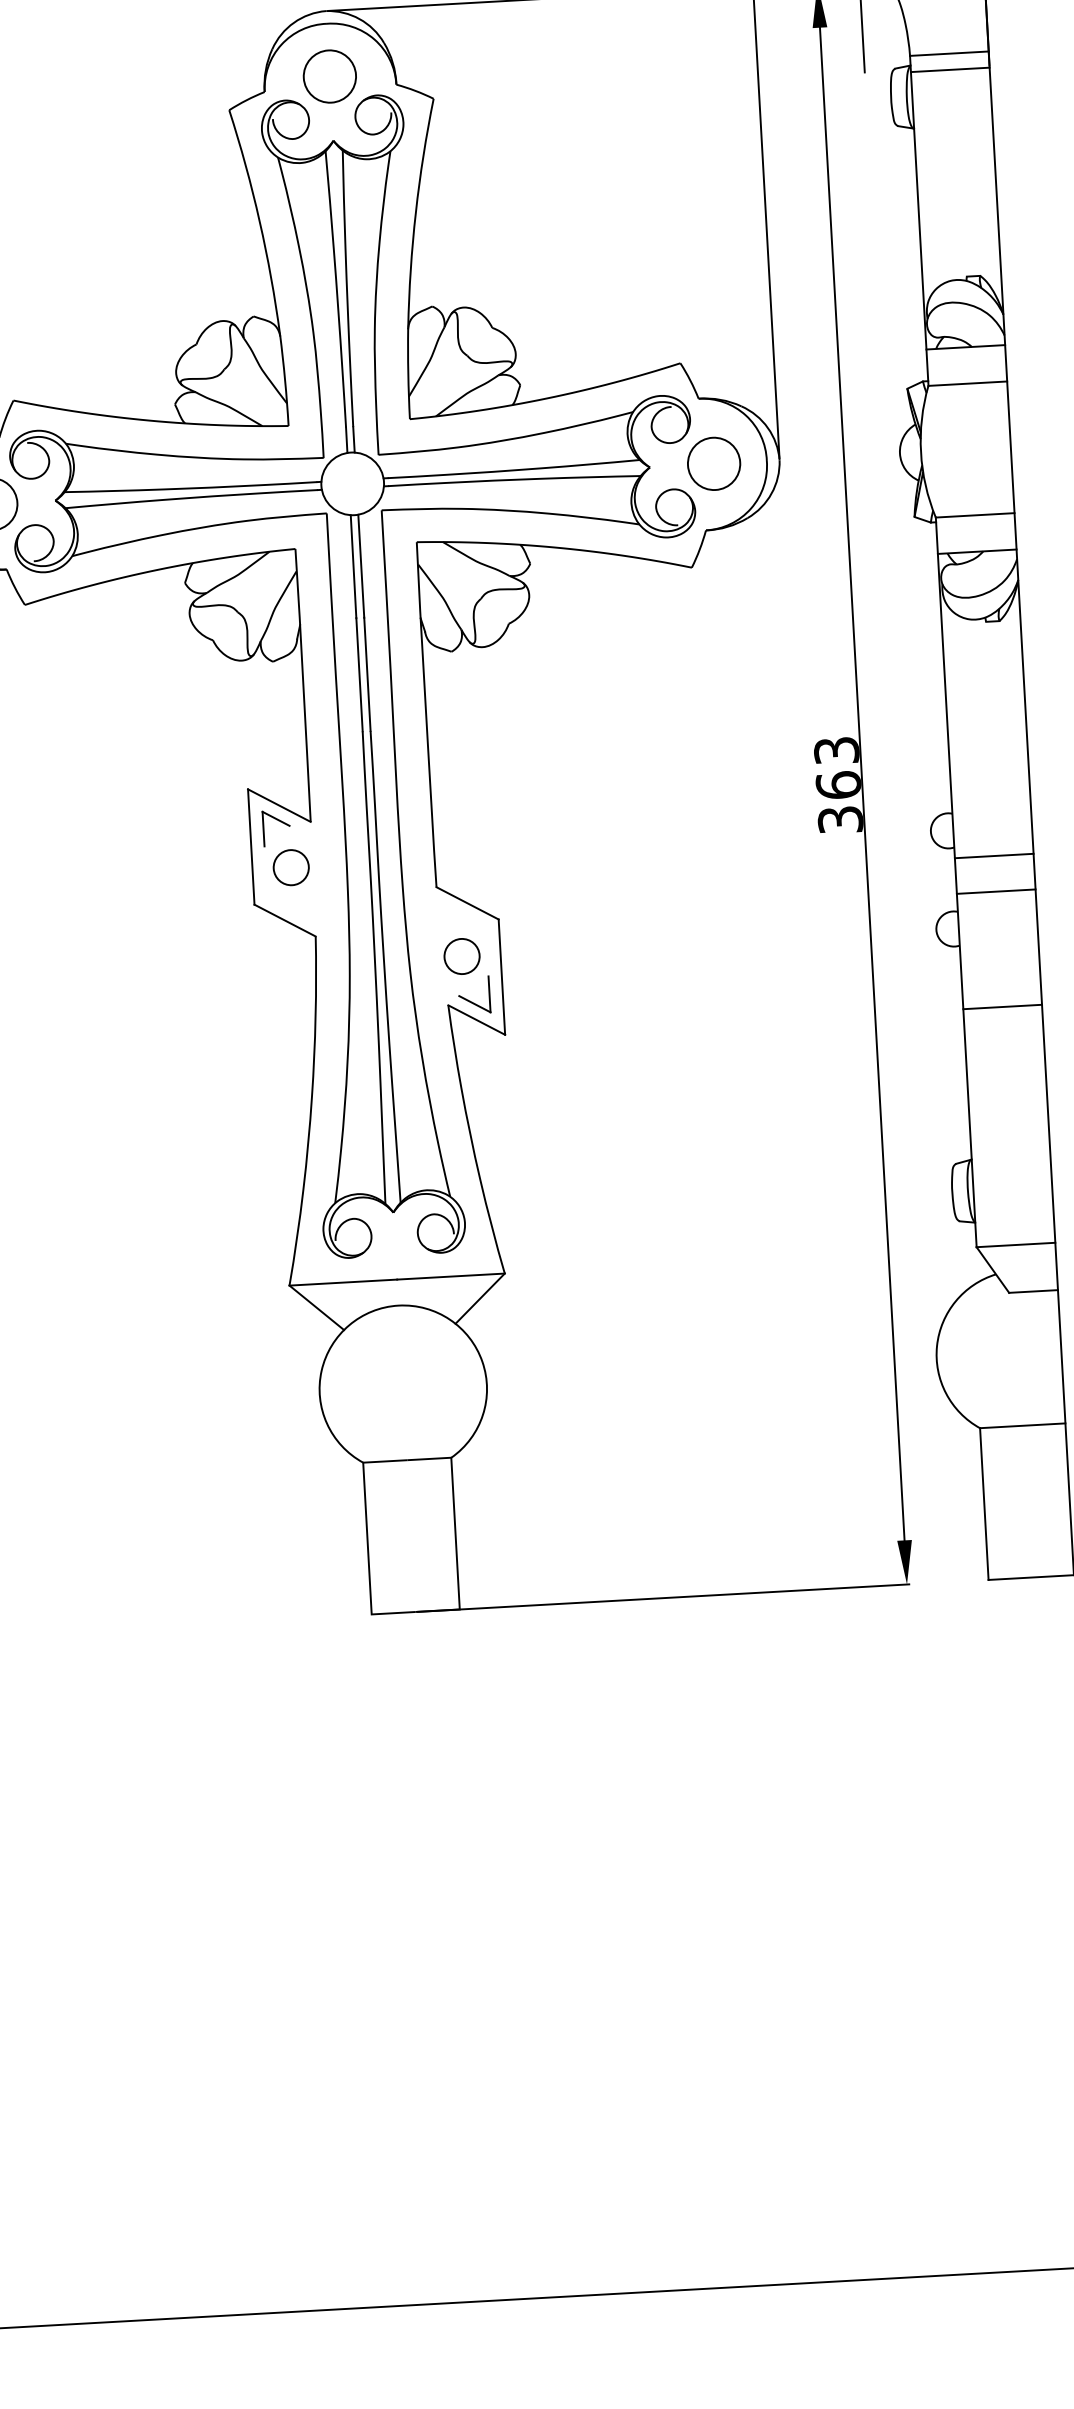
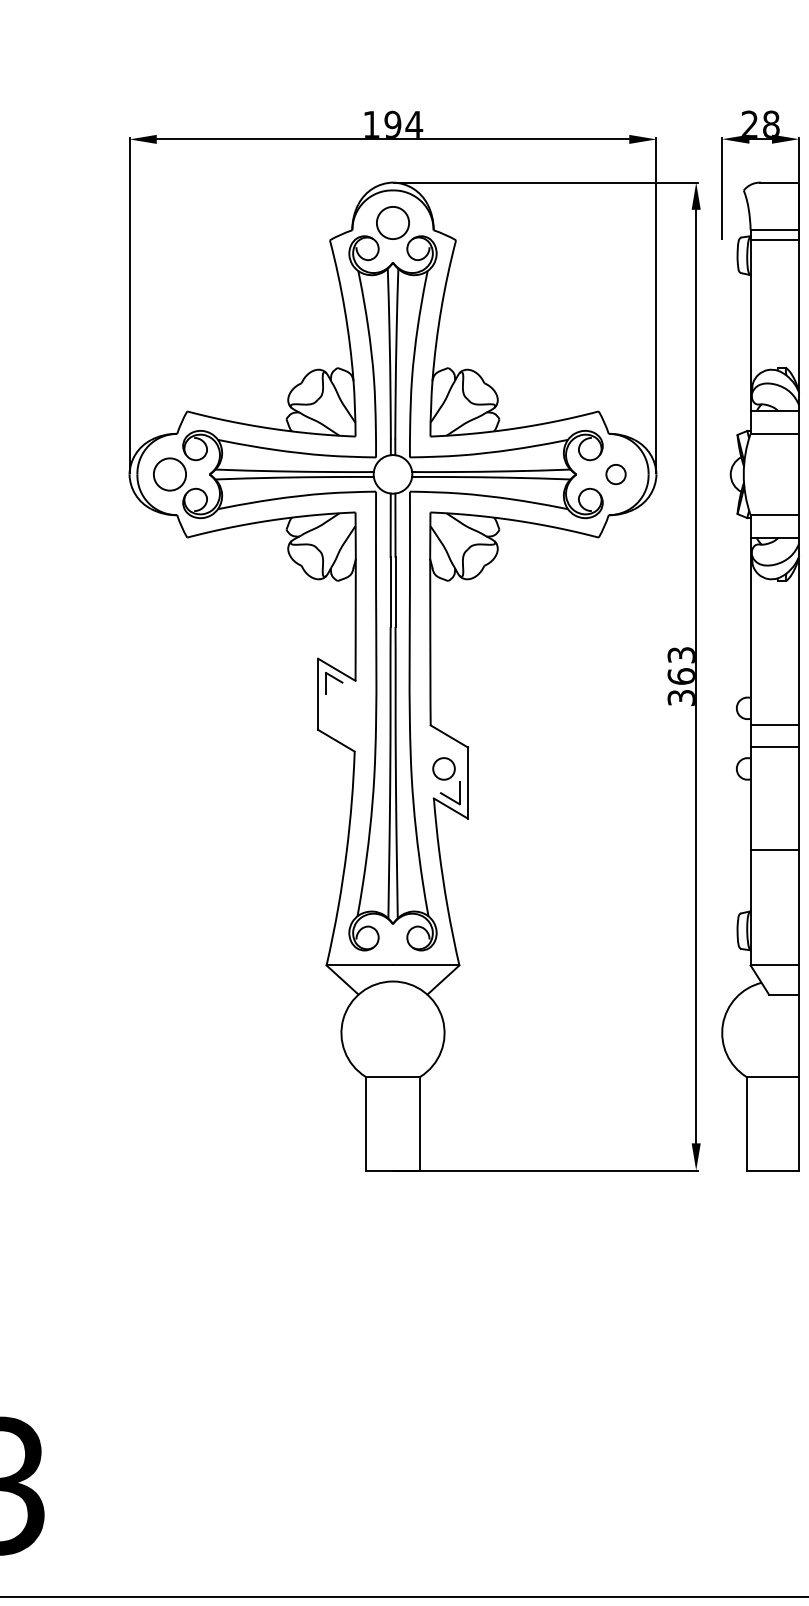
circle: (713, 463) -> (615, 474), size x0.6
circle: (290, 867) -> (341, 708), removed
line: (1002, 1006) -> (774, 849), moved

